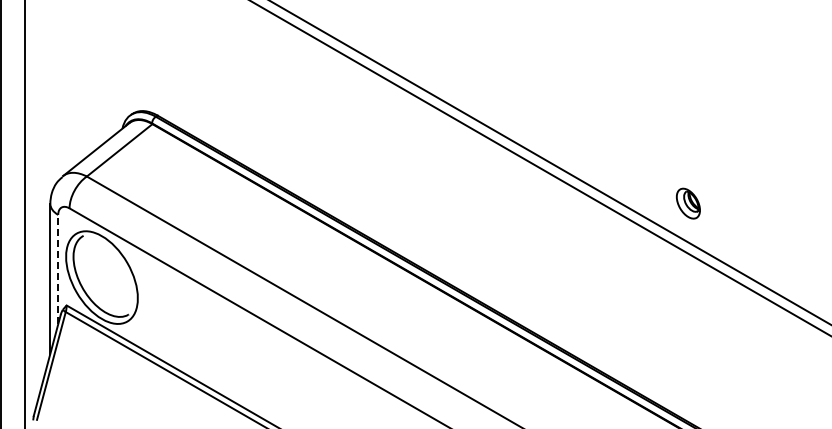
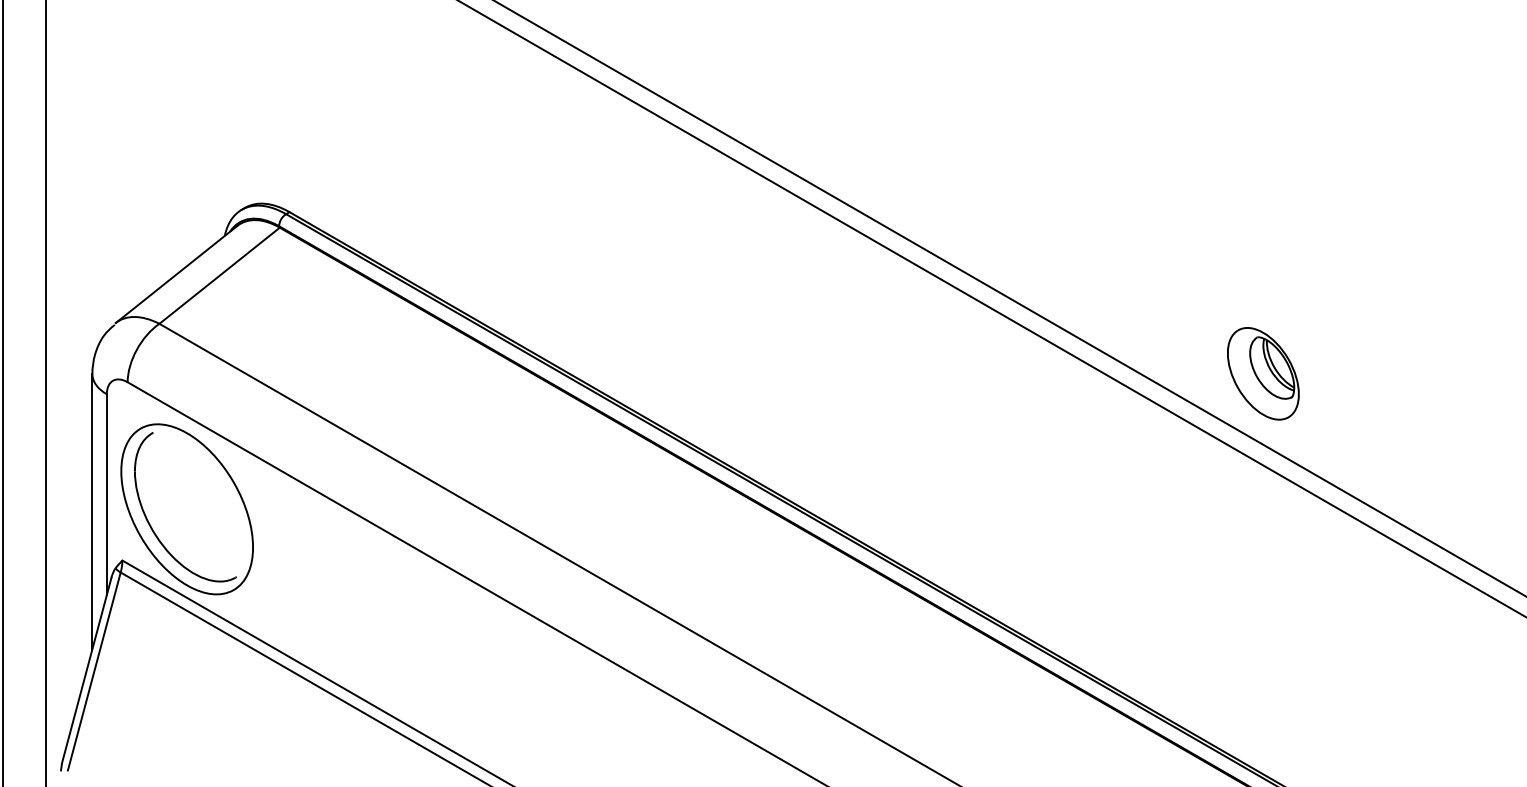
part: (688, 203) -> (1263, 373), size x1.67
line: (58, 269) -> (107, 494), dashed -> solid

